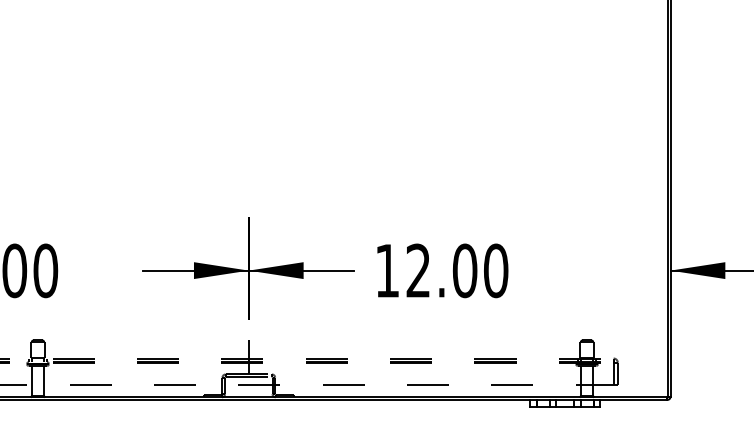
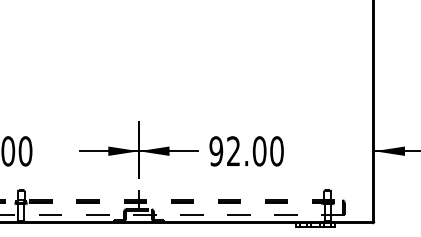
text: (387, 271) -> (216, 151), 12.00 -> 92.00

